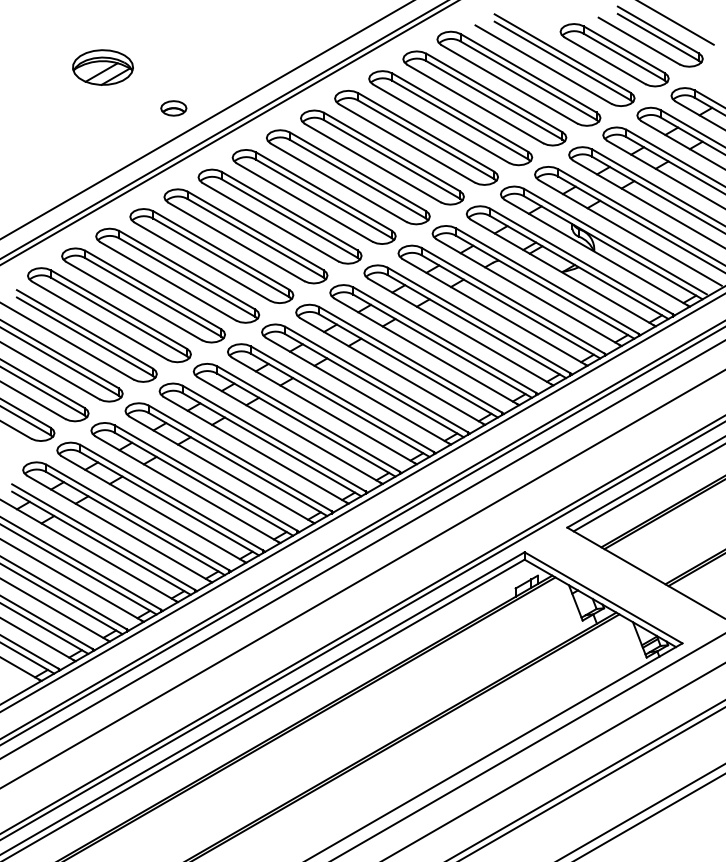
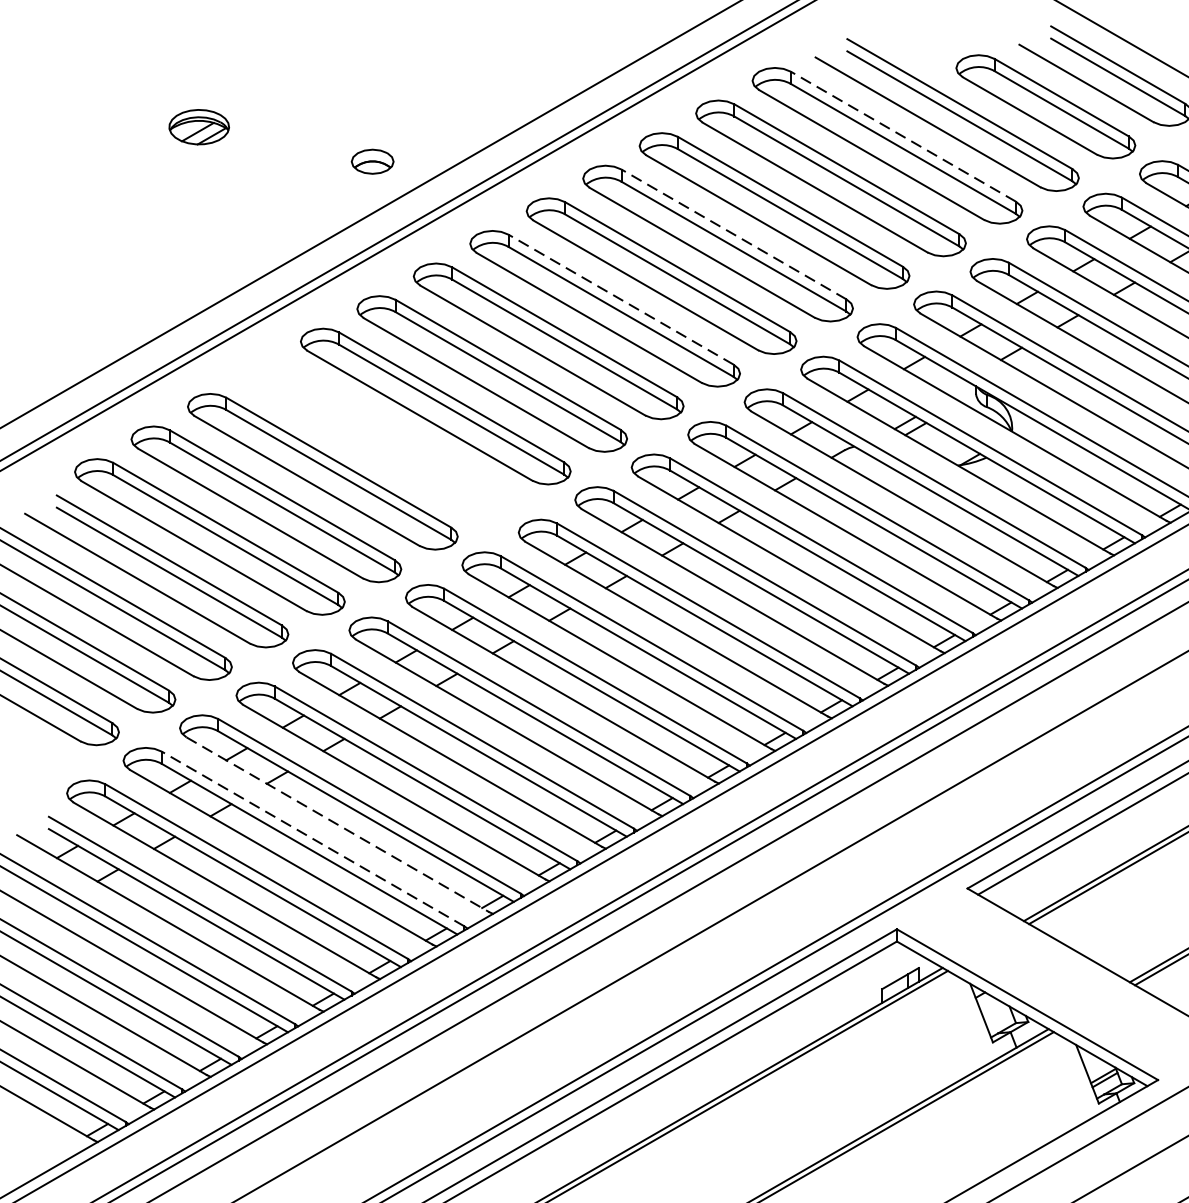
part: (102, 67) -> (198, 127), size x0.6
line: (528, 73) -> (903, 137), solid -> dashed
part: (173, 108) -> (372, 161), moved
line: (425, 132) -> (732, 234), solid -> dashed
line: (357, 171) -> (620, 299), solid -> dashed
part: (211, 255) -> (378, 438), removed
line: (186, 489) -> (337, 825), solid -> dashed
line: (171, 497) -> (312, 838), solid -> dashed

